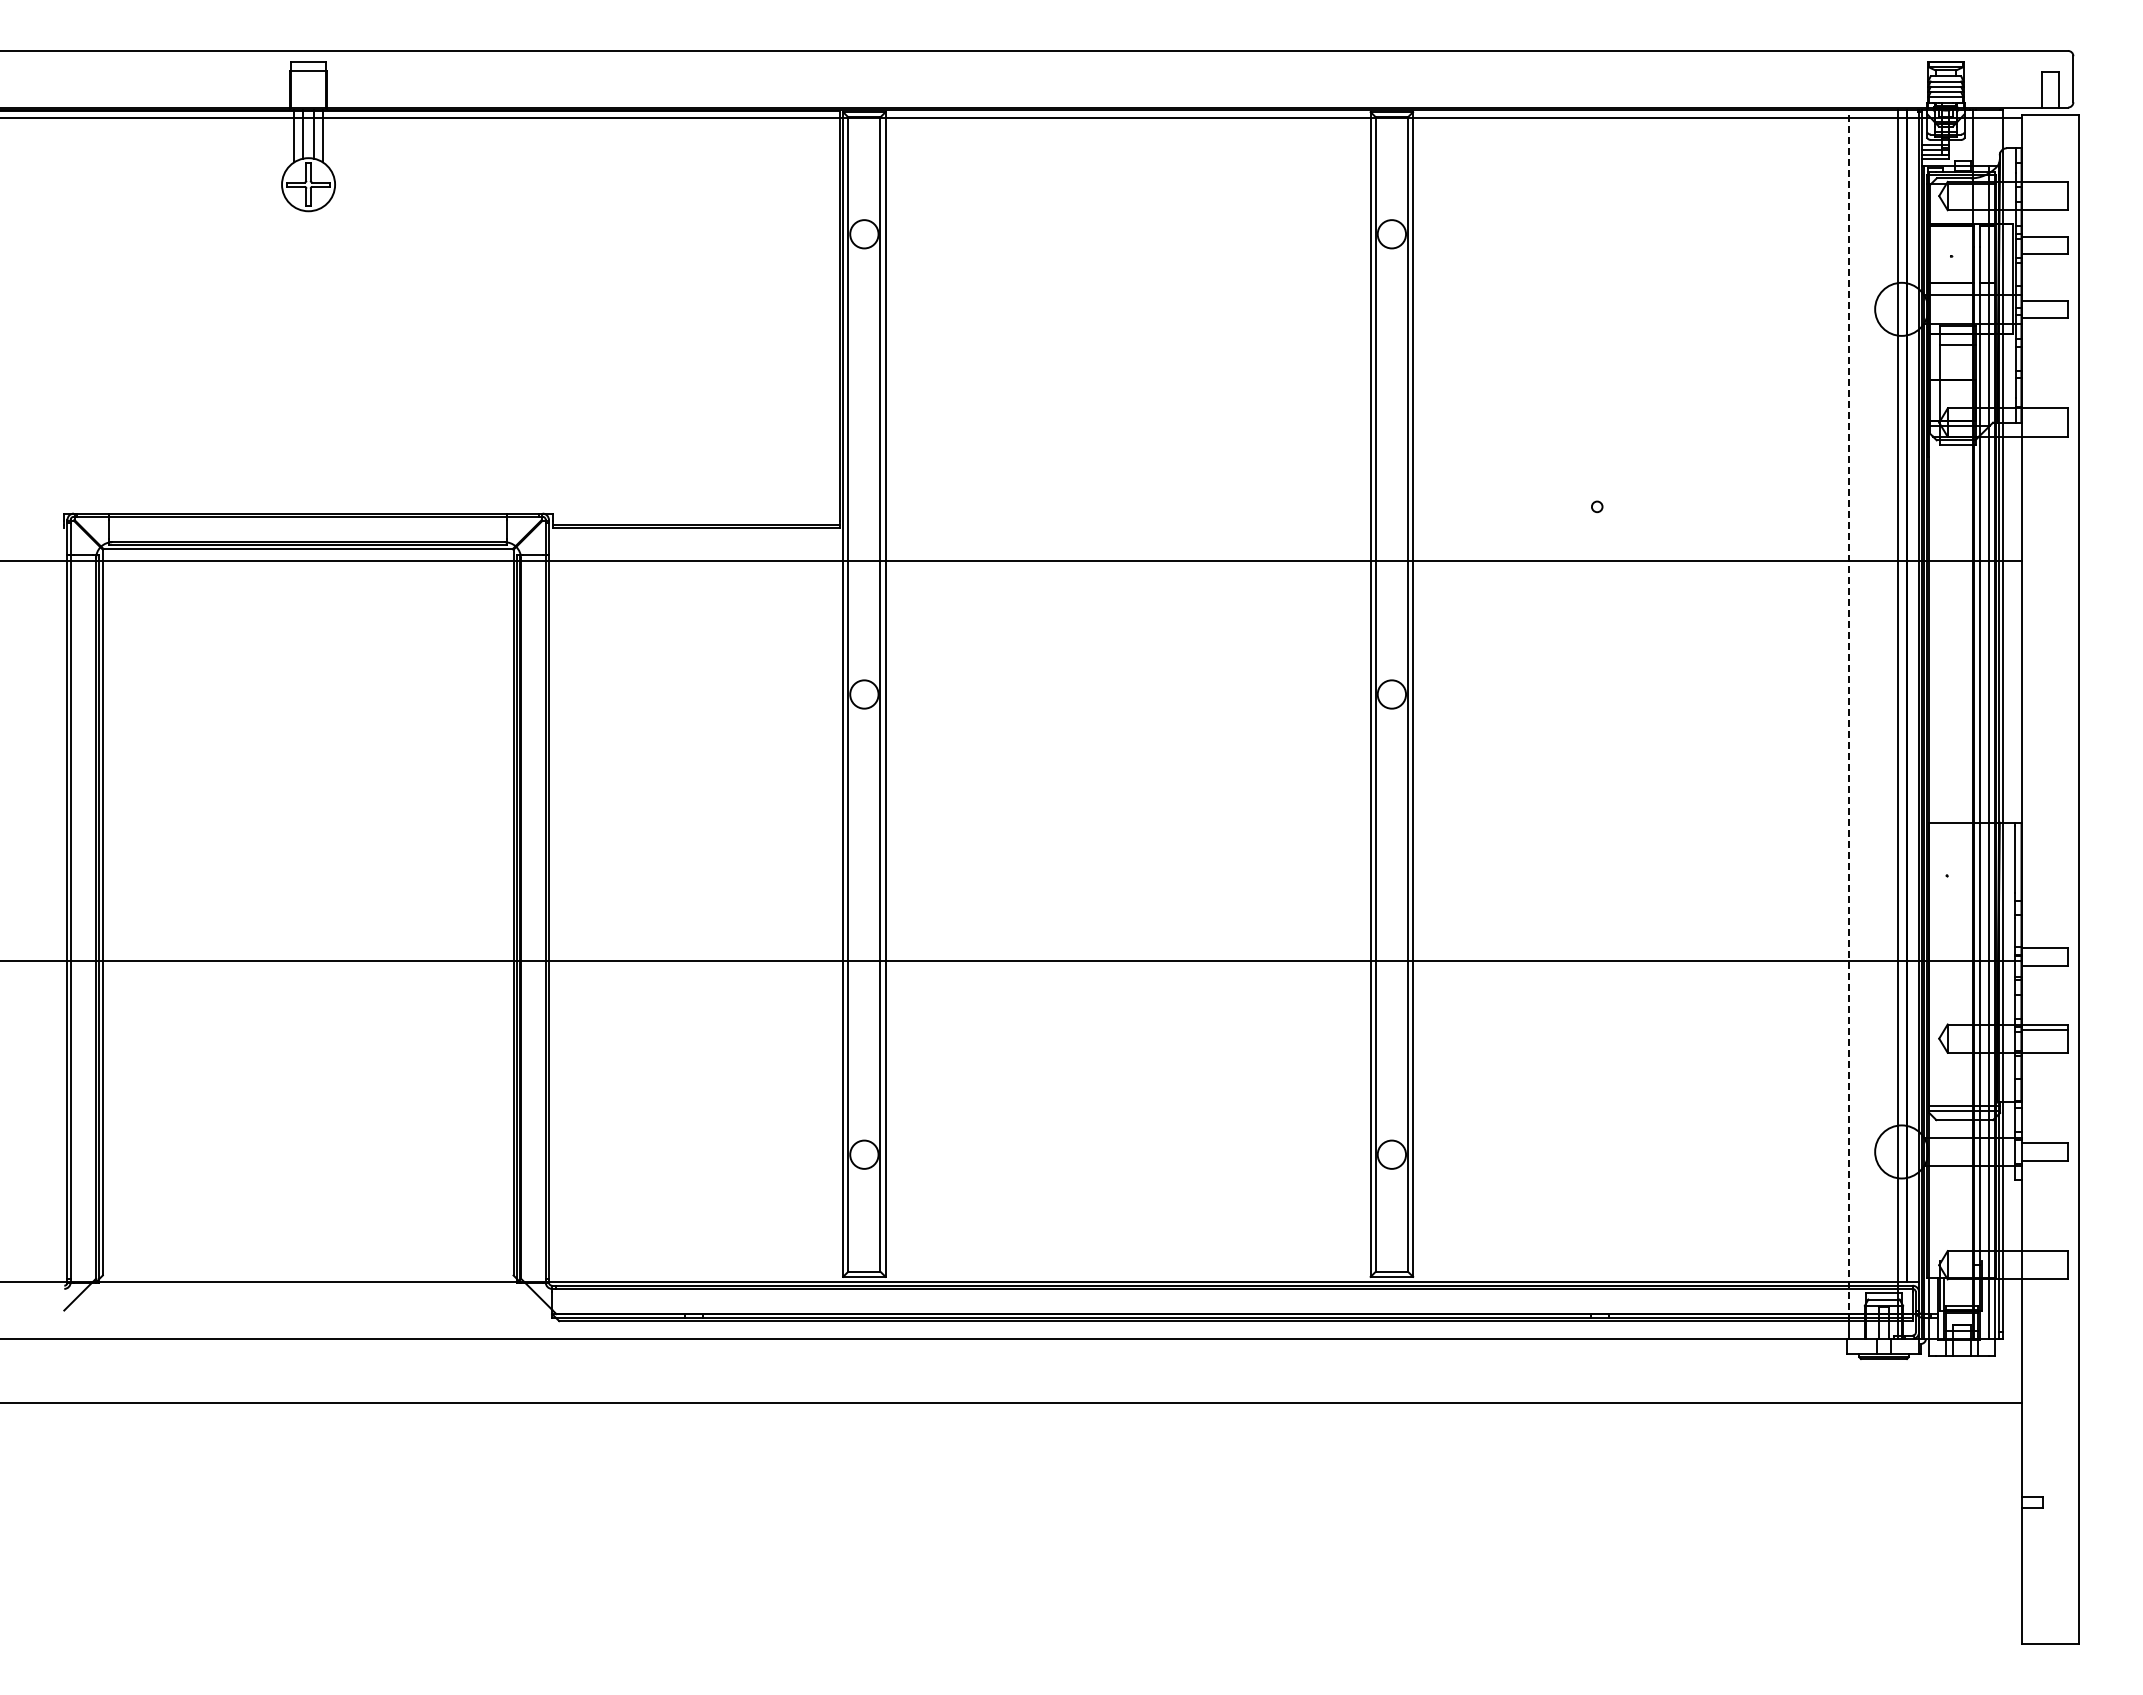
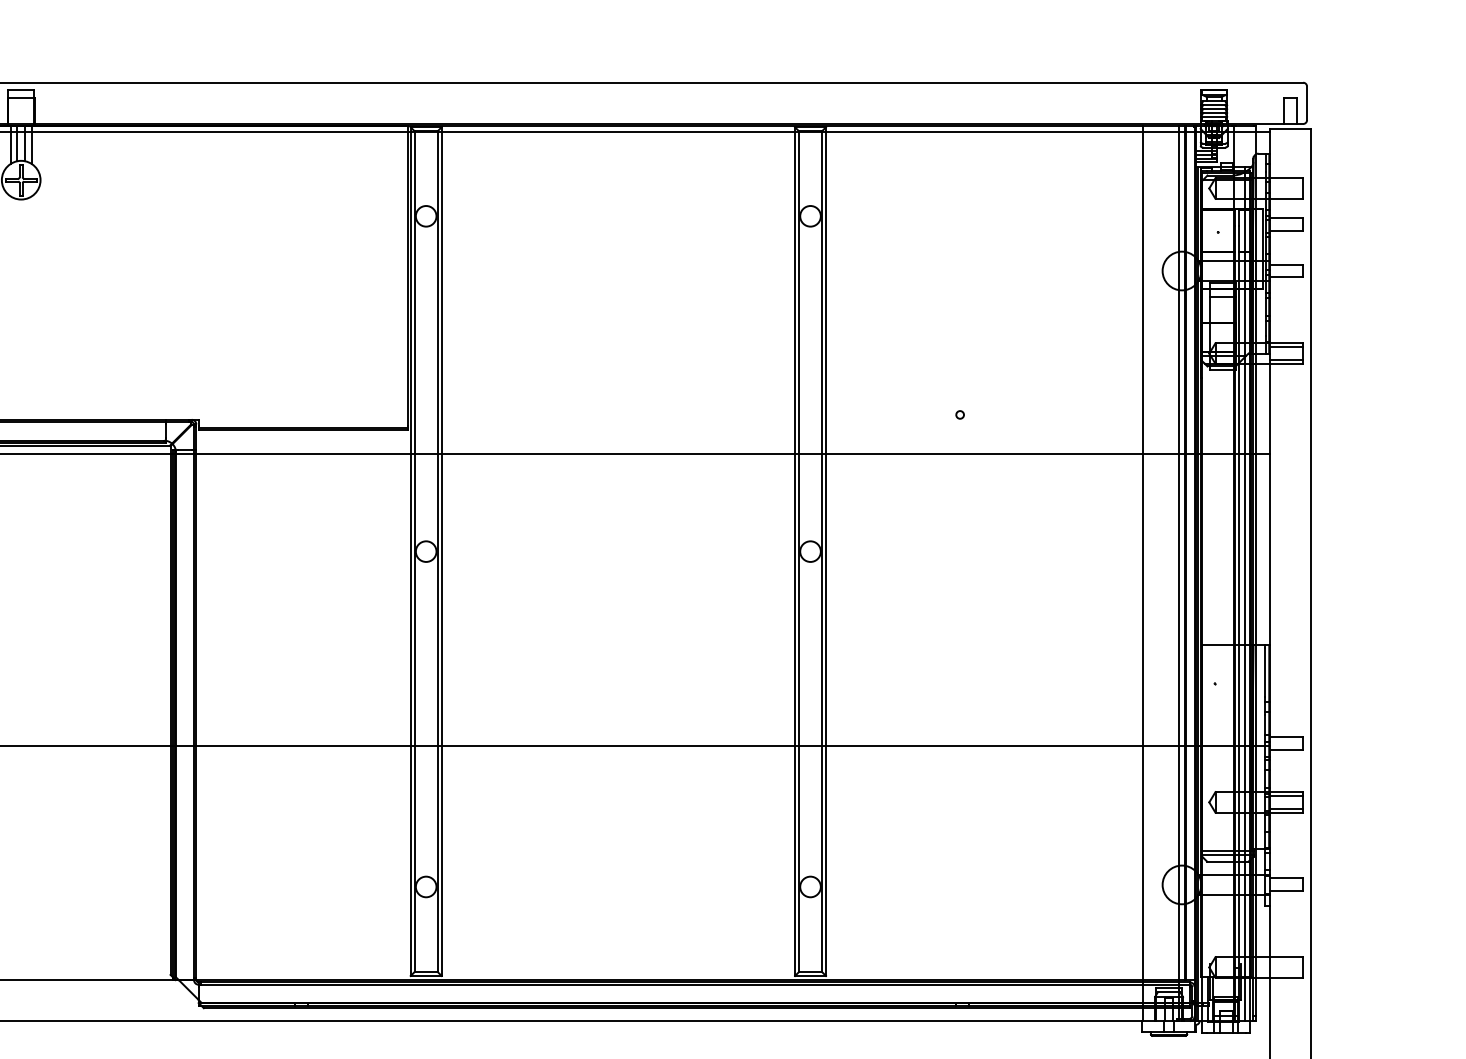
line: (2045, 413) -> (1286, 346), added
line: (2045, 431) -> (1286, 360), added
line: (1848, 715) -> (1143, 566), dashed -> solid
line: (2045, 1047) -> (1286, 808), added

